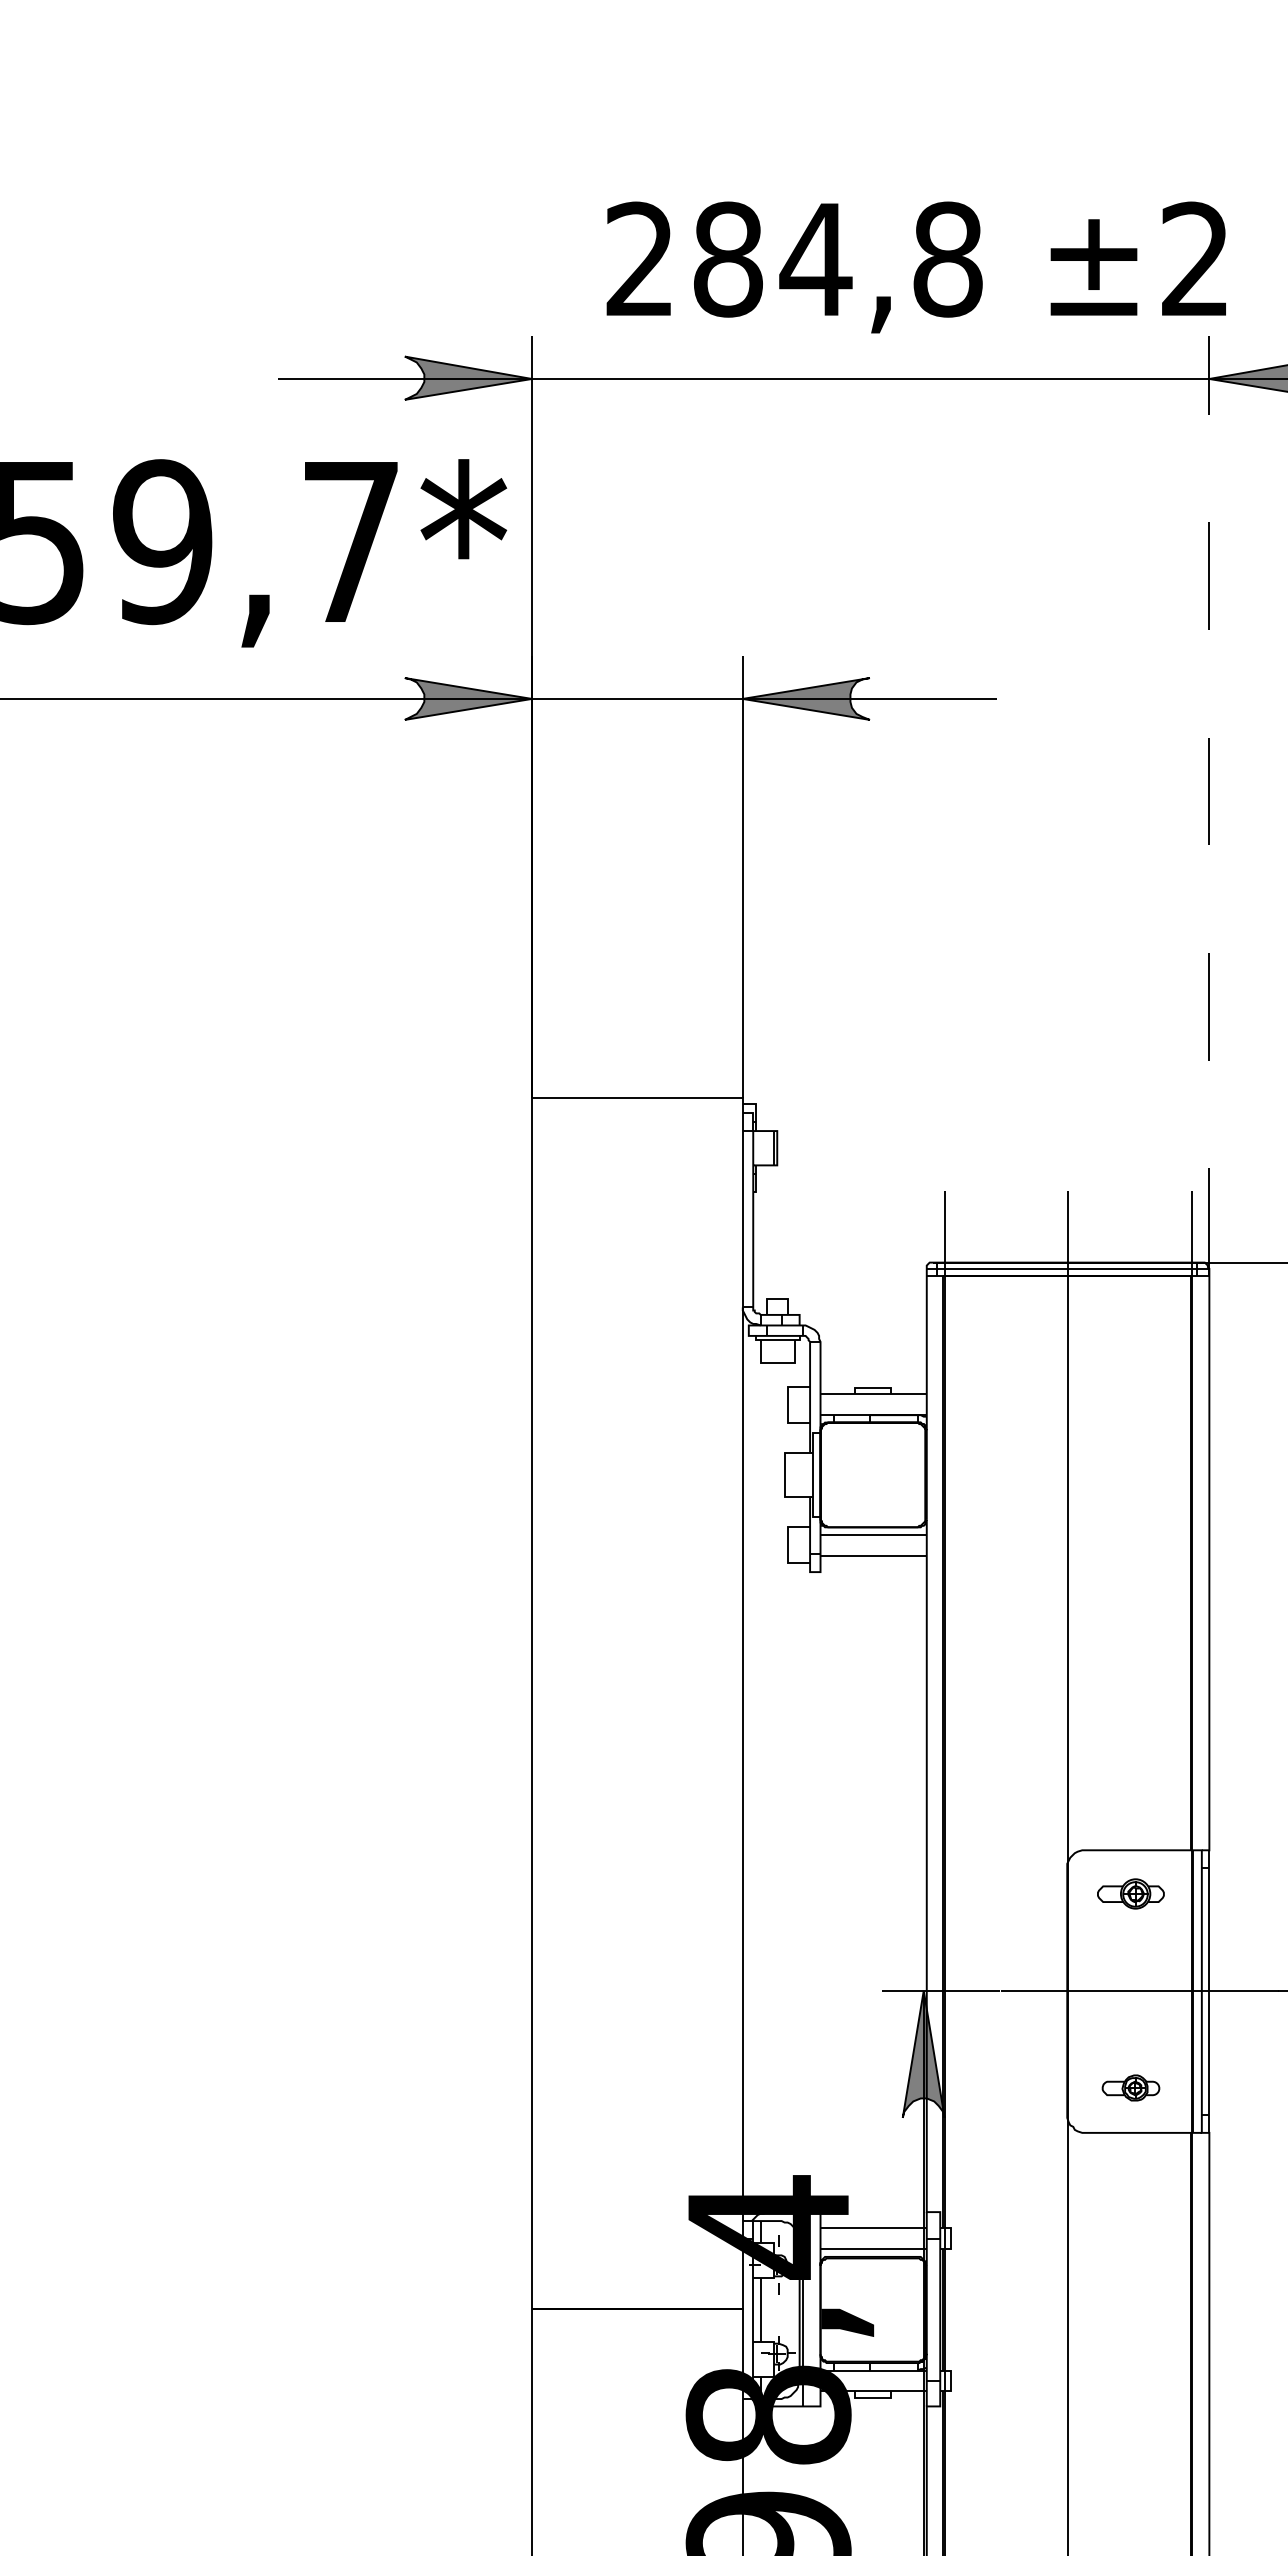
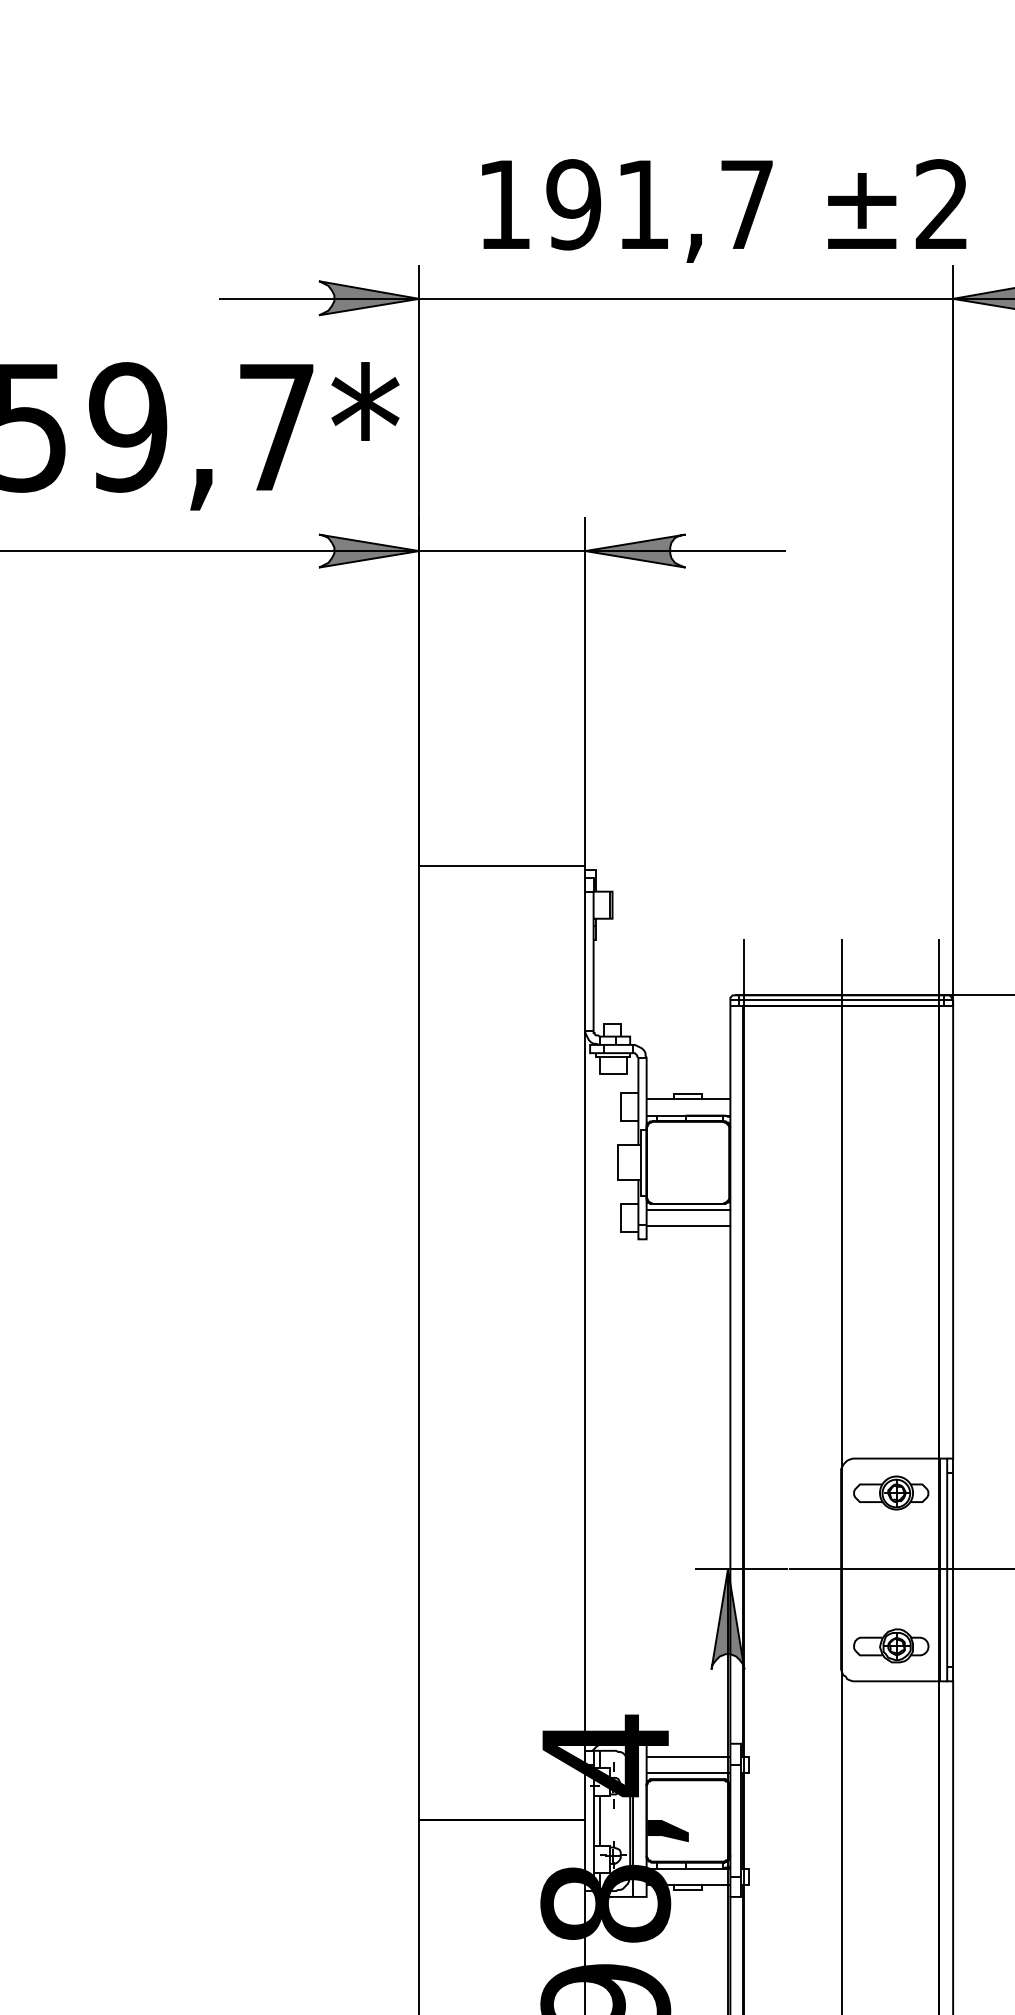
text: (794, 259) -> (626, 204), 284,8 -> 191,7
line: (1209, 806) -> (953, 635), dashed -> solid
part: (1131, 1893) -> (891, 1492), size x1.43
part: (1131, 2087) -> (891, 1645), size x1.67

